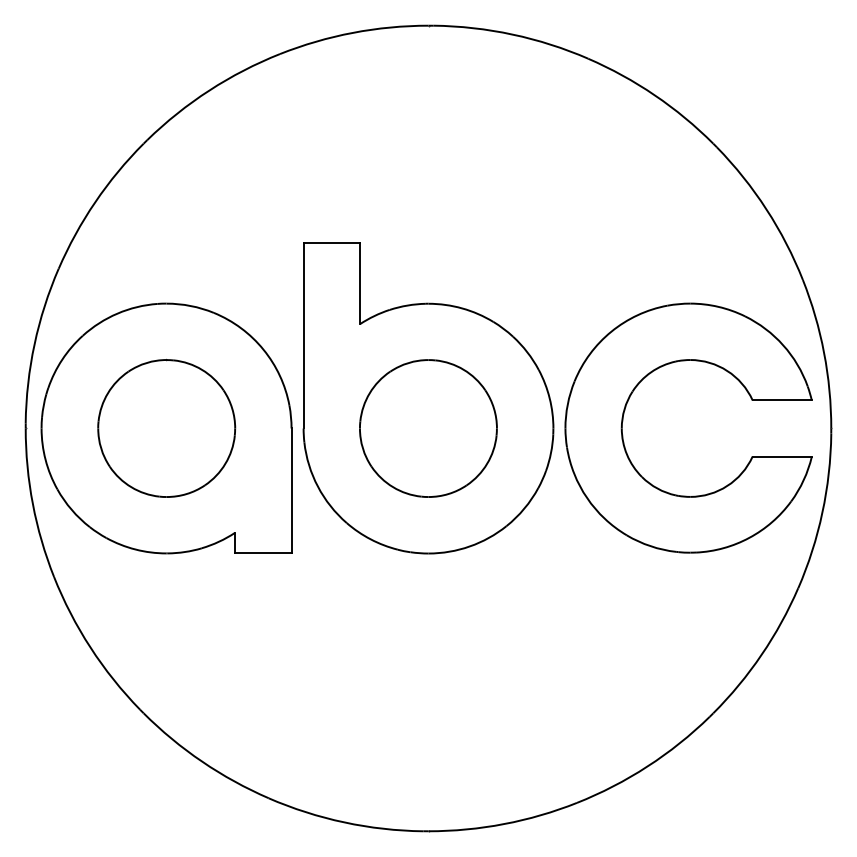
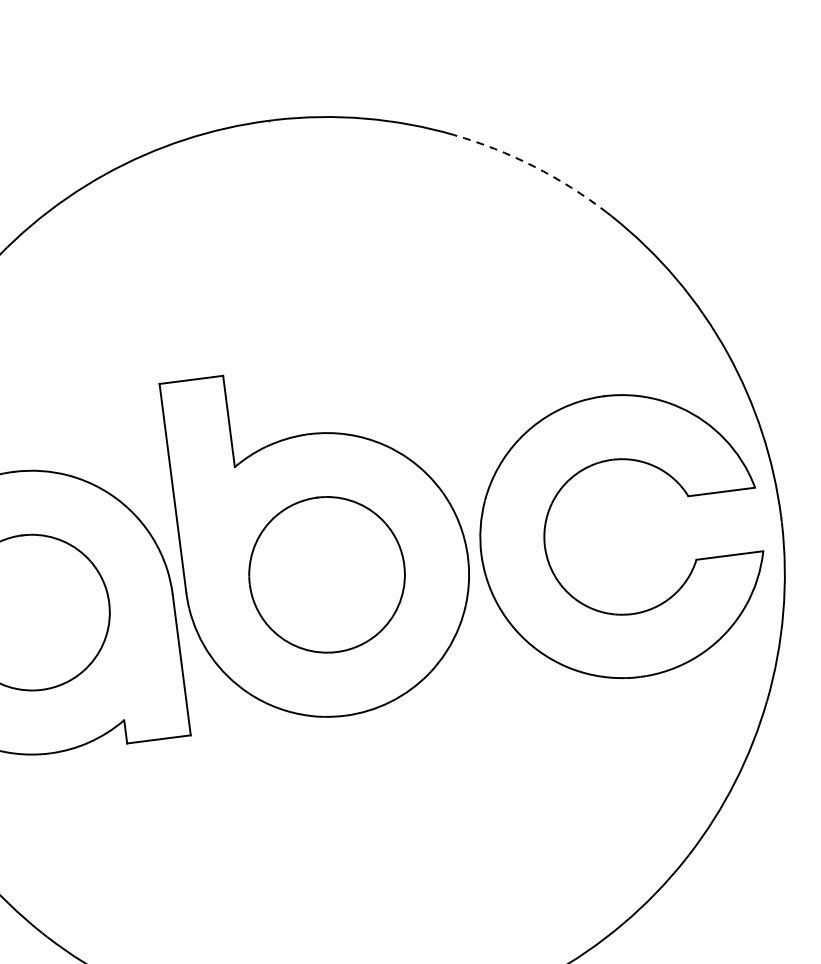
arc: (654, 95) -> (533, 166), solid -> dashed

